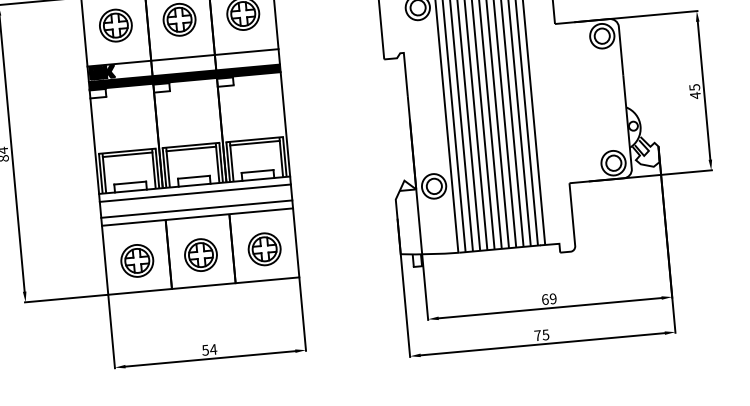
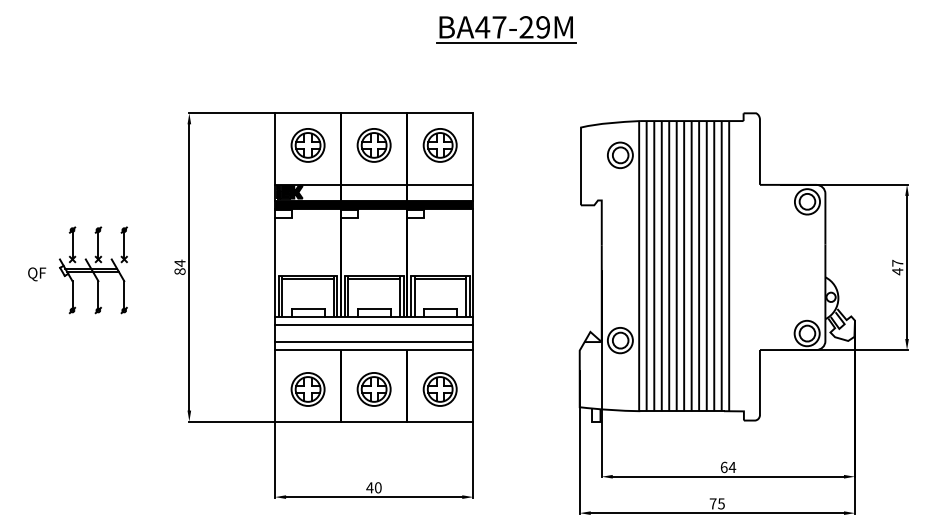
text: (694, 86) -> (897, 262), 45 -> 47
text: (553, 298) -> (732, 467), 69 -> 64
text: (208, 349) -> (373, 487), 54 -> 40

